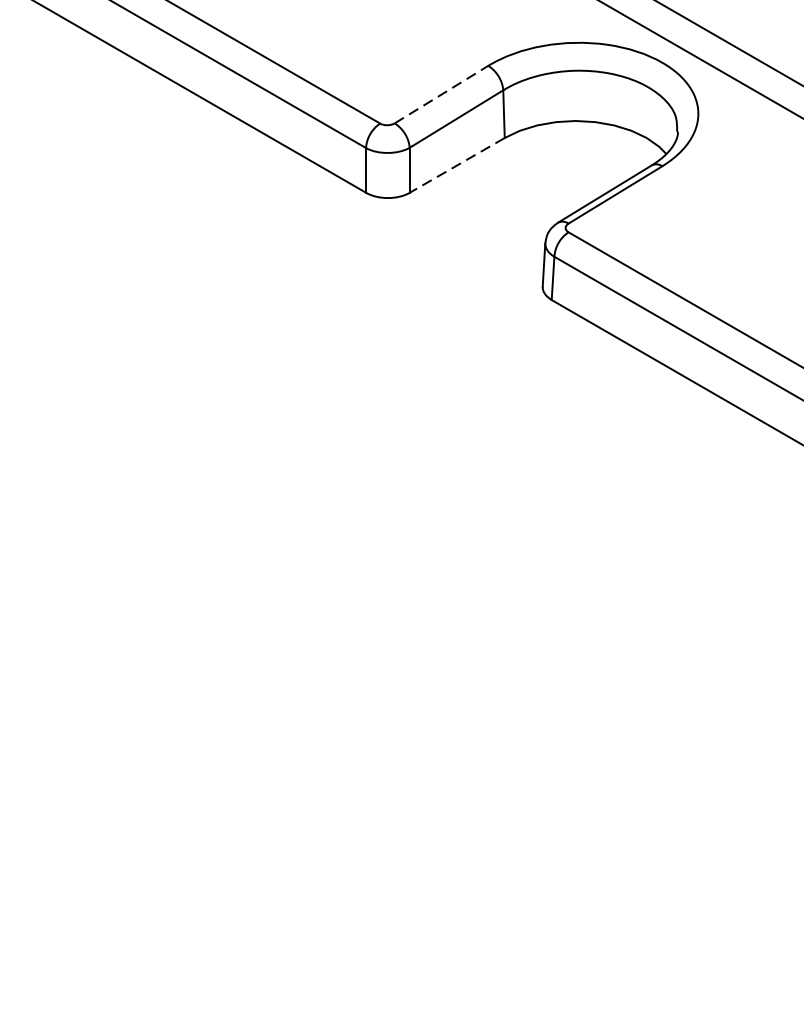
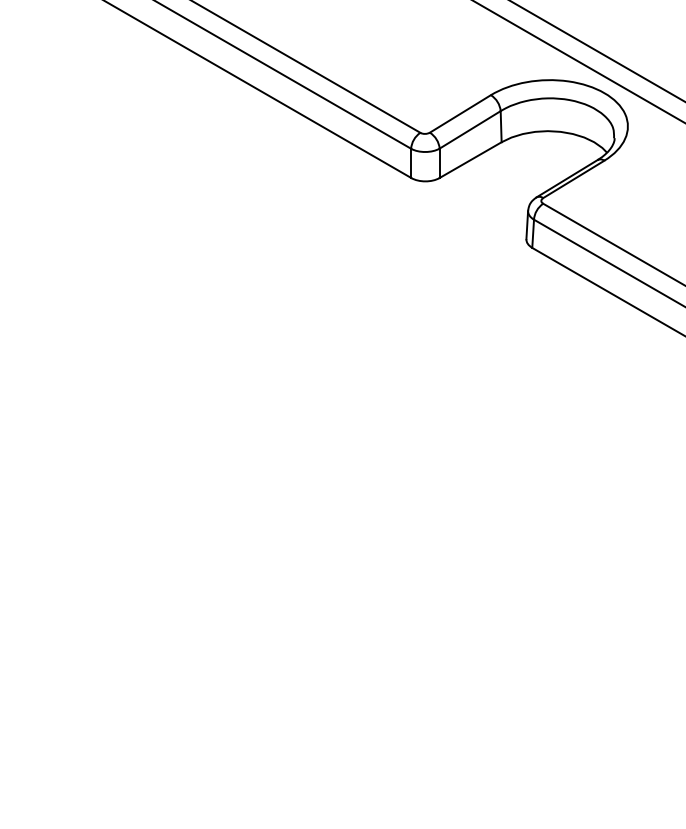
line: (441, 93) -> (460, 113), dashed -> solid
line: (456, 166) -> (470, 160), dashed -> solid

